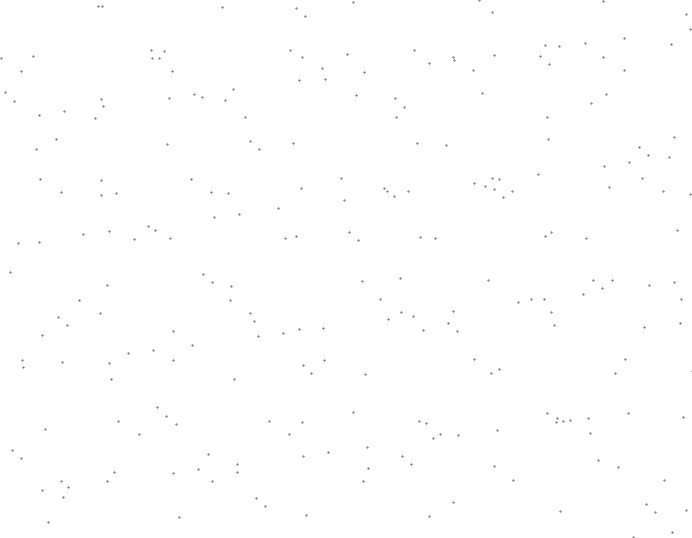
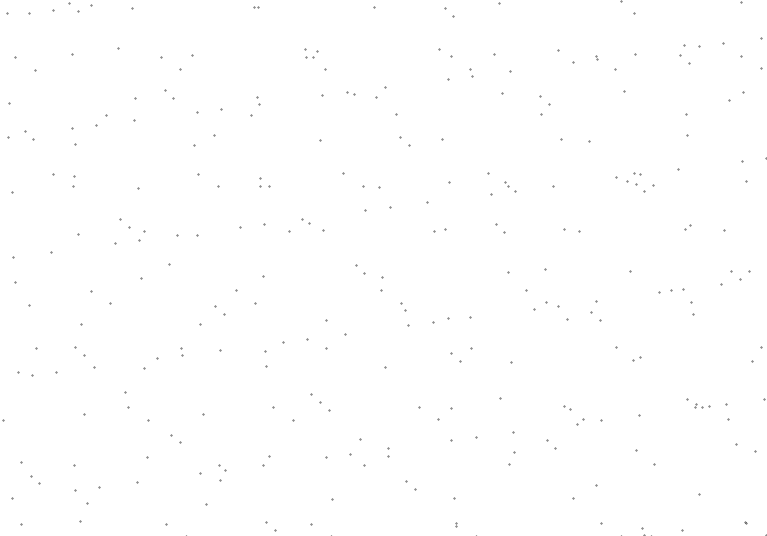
part: (323, 74) -> (471, 72), size x0.62
part: (108, 188) -> (264, 182), size x0.62
part: (389, 192) -> (510, 186), moved

